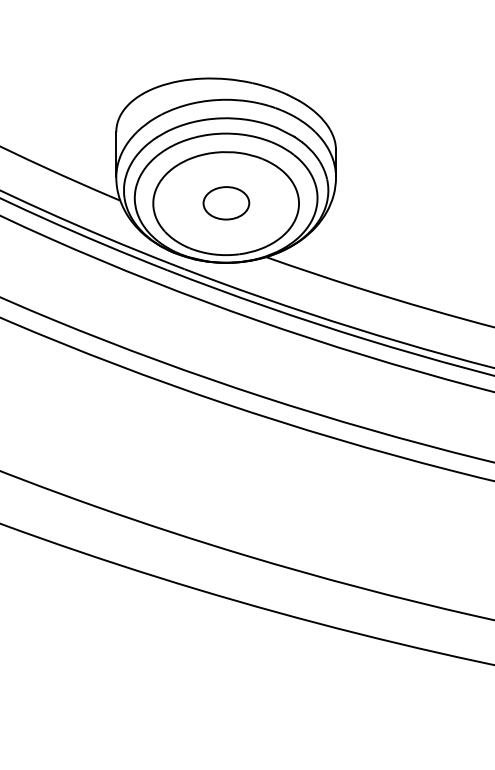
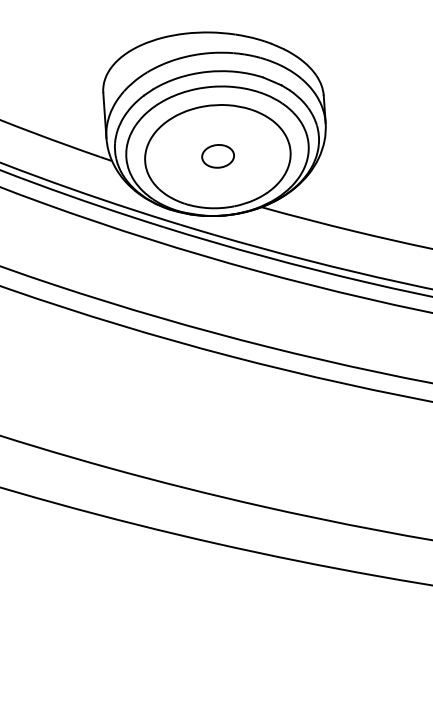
part: (226, 203) -> (218, 156), size x0.7

